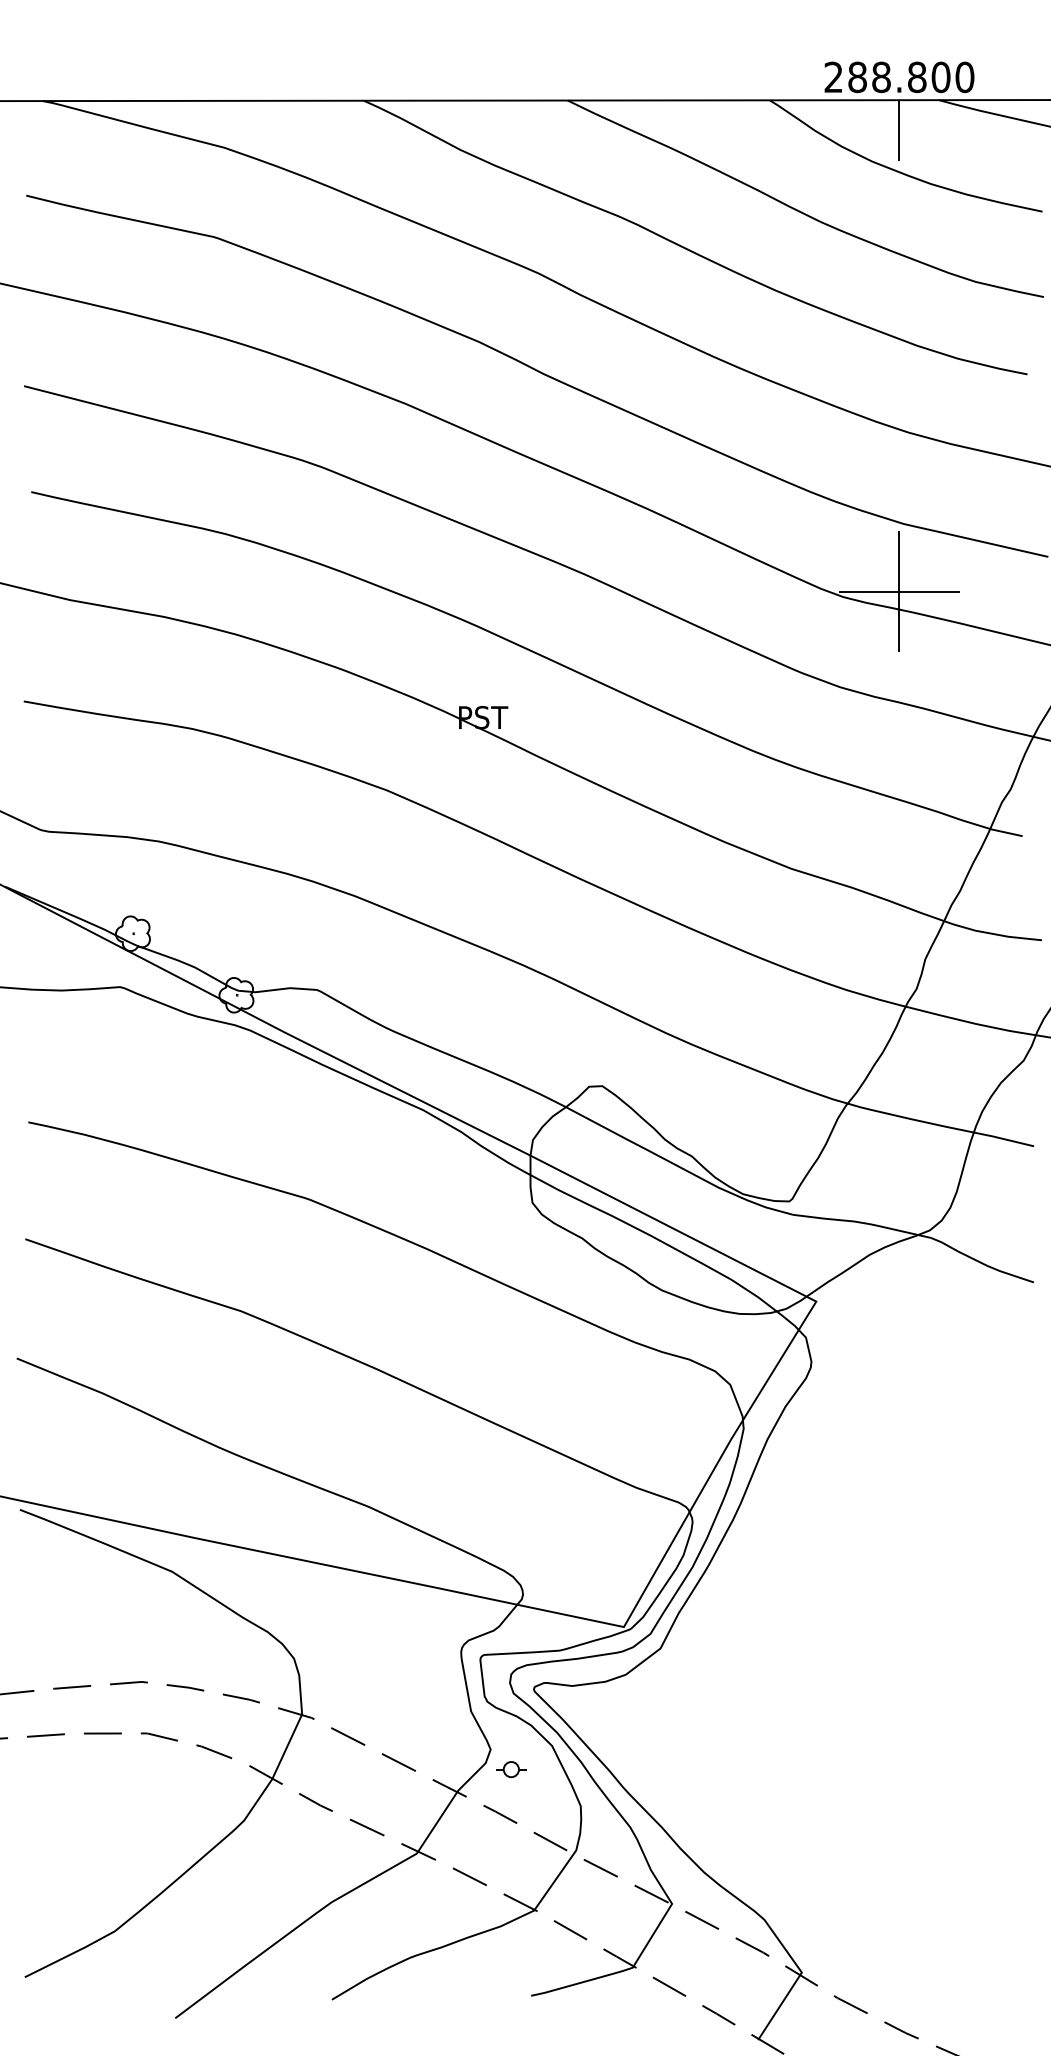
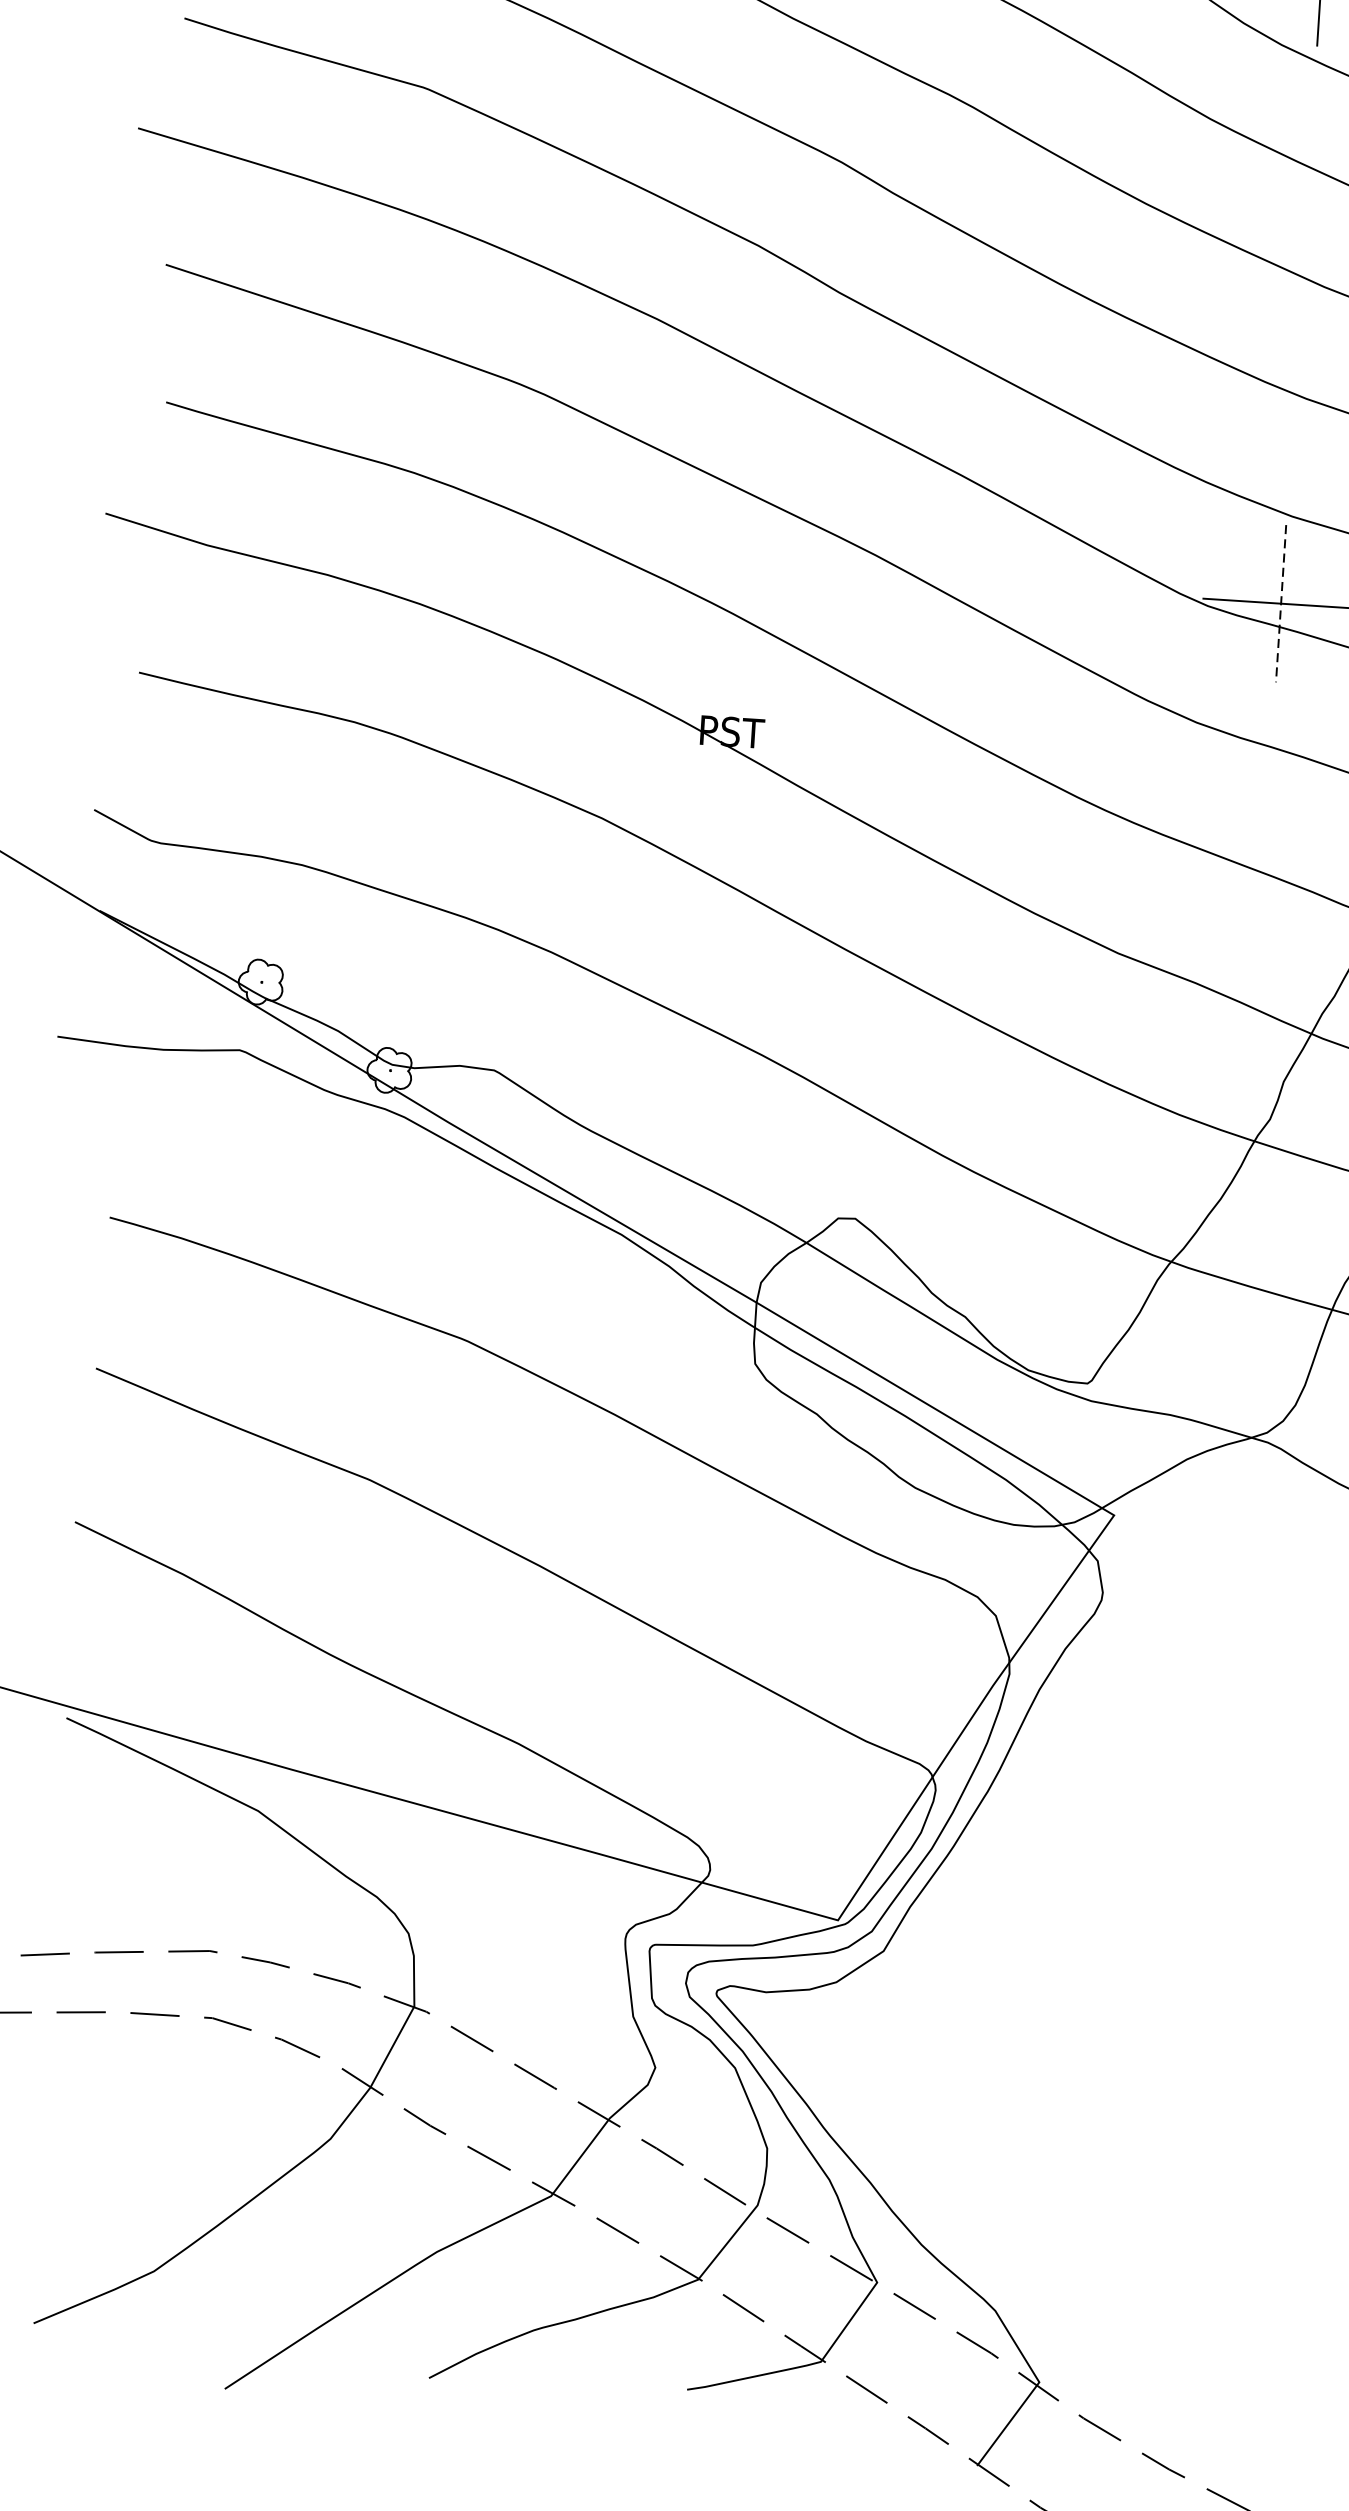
line: (899, 591) -> (1281, 603), solid -> dashed
part: (511, 1769) -> (680, 2095), removed

